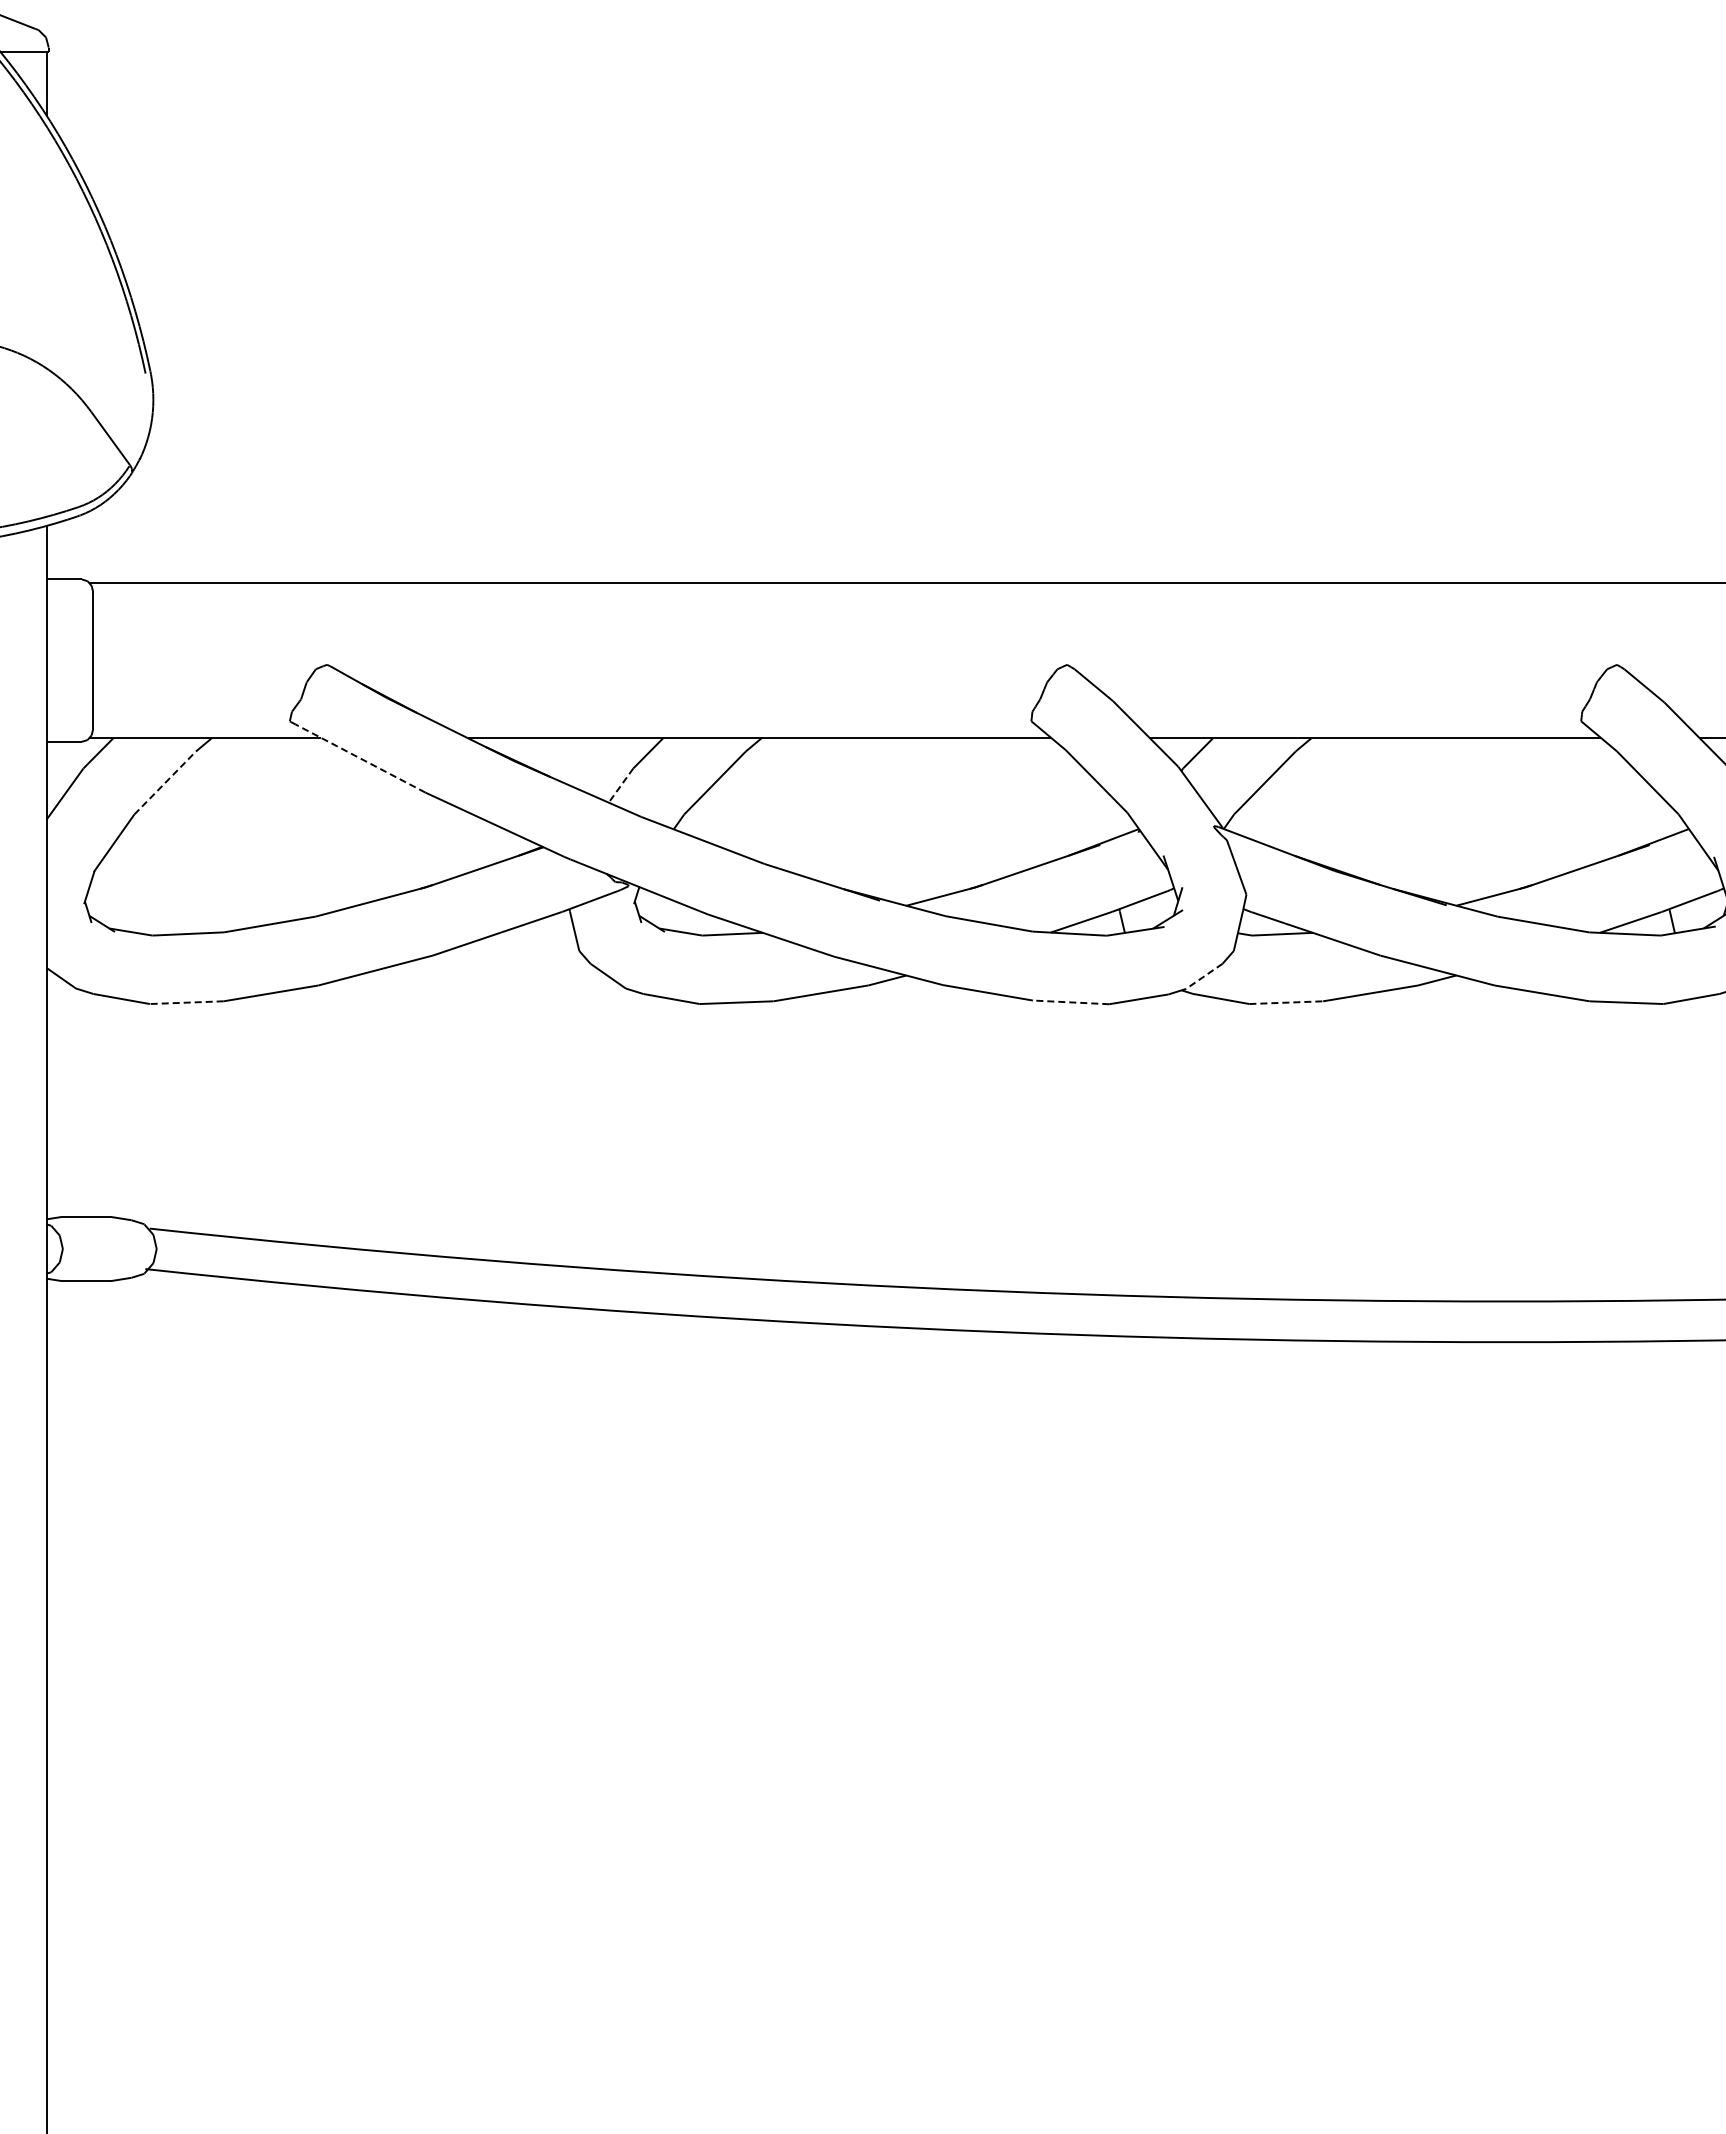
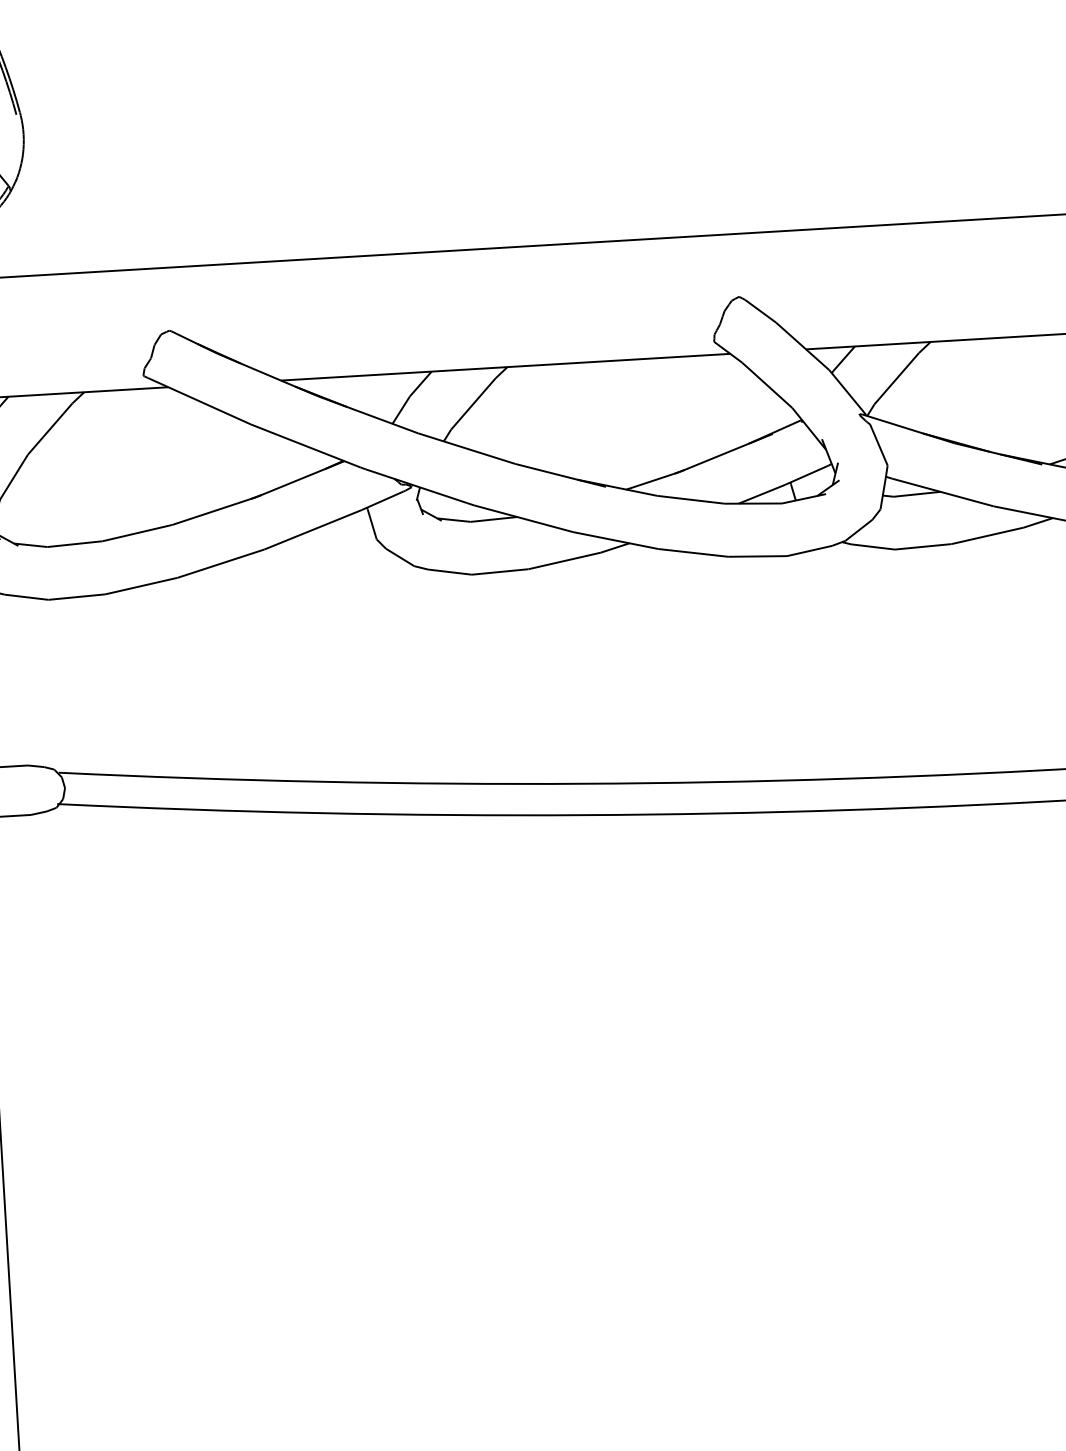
line: (360, 758) -> (199, 401), dashed -> solid
line: (165, 782) -> (50, 428), dashed -> solid
line: (620, 785) -> (400, 410), dashed -> solid
line: (1203, 976) -> (858, 530), dashed -> solid
line: (186, 1002) -> (76, 596), dashed -> solid
line: (1070, 1002) -> (757, 556), dashed -> solid
line: (1286, 1002) -> (923, 546), dashed -> solid

